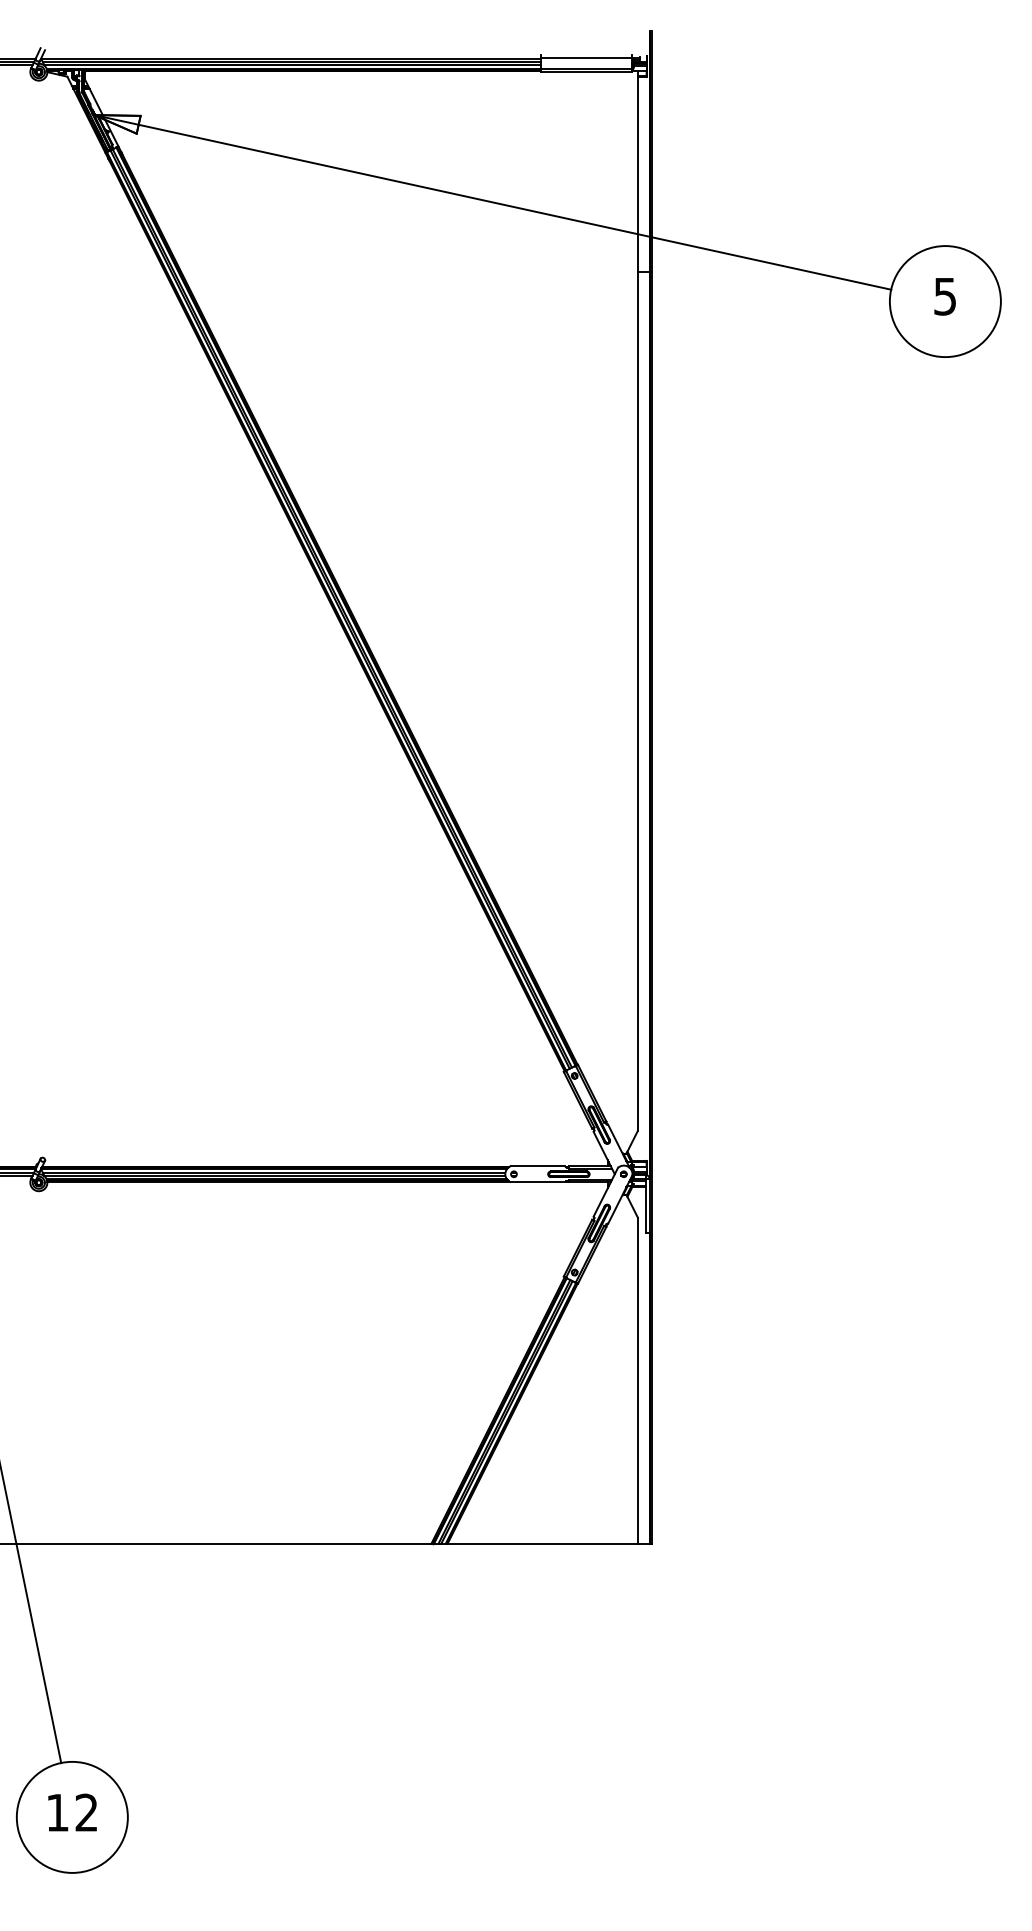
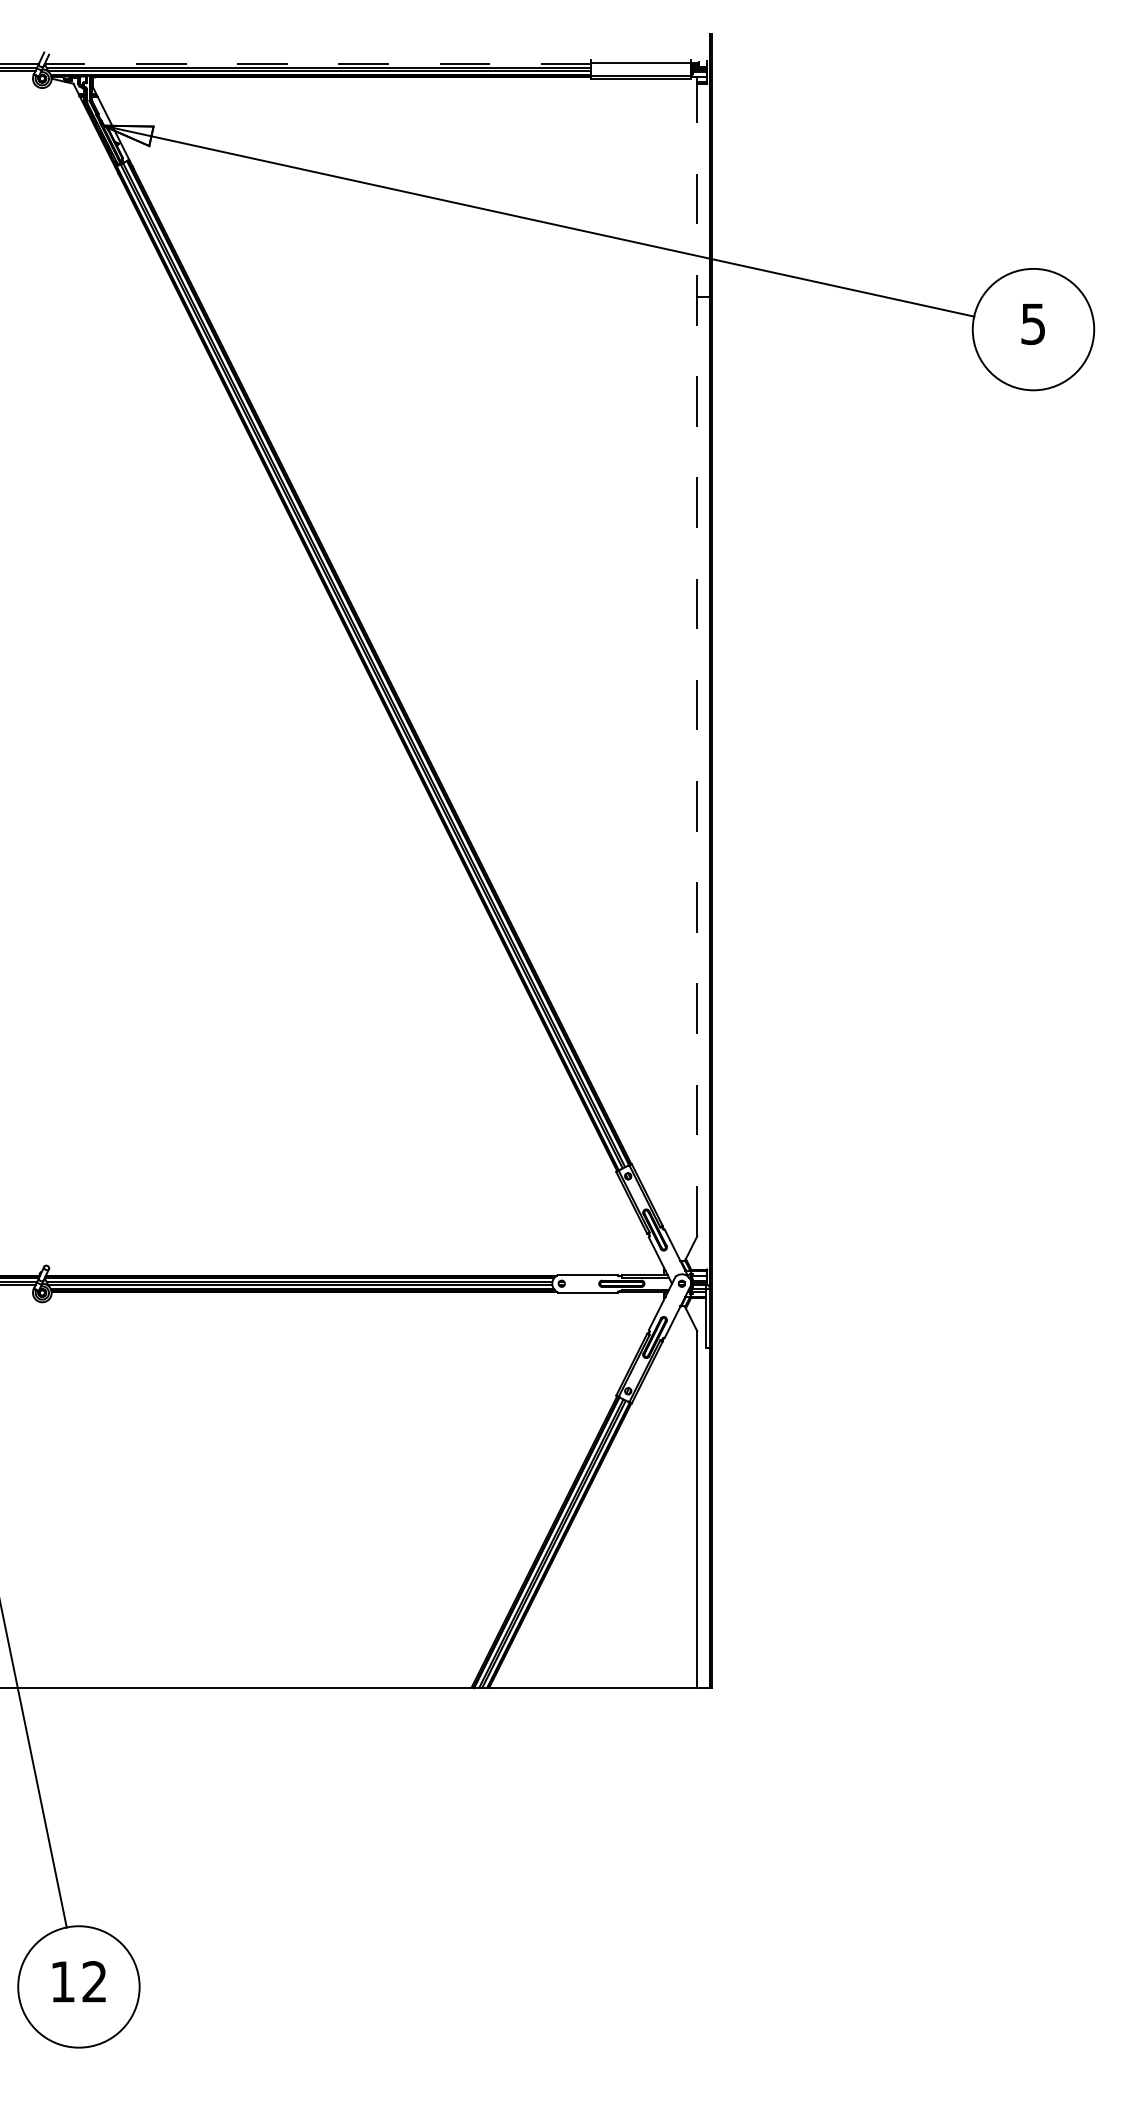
line: (290, 58) -> (317, 63), solid -> dashed
line: (638, 600) -> (697, 656), solid -> dashed

